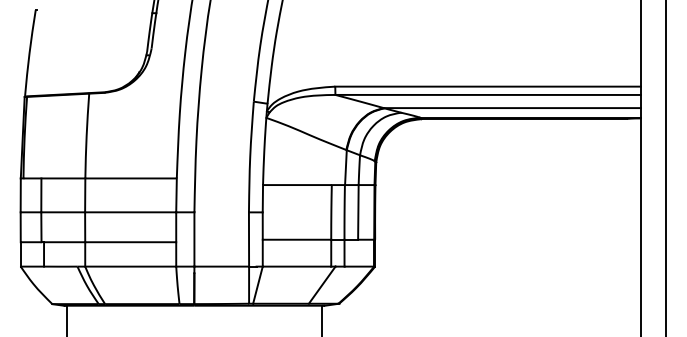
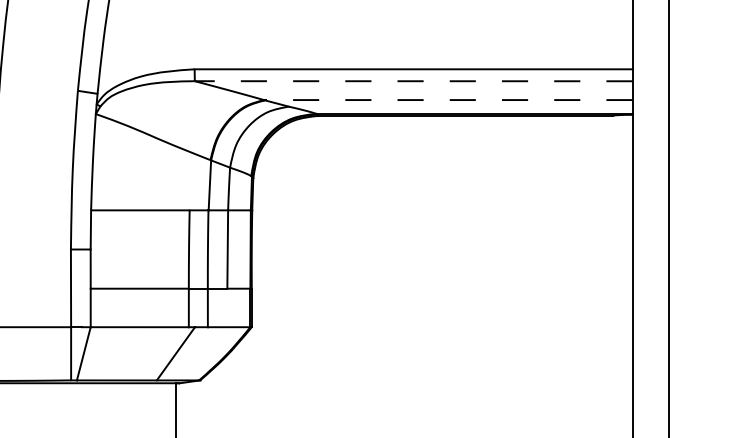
line: (488, 94) -> (414, 80), solid -> dashed
line: (512, 108) -> (448, 100), solid -> dashed

